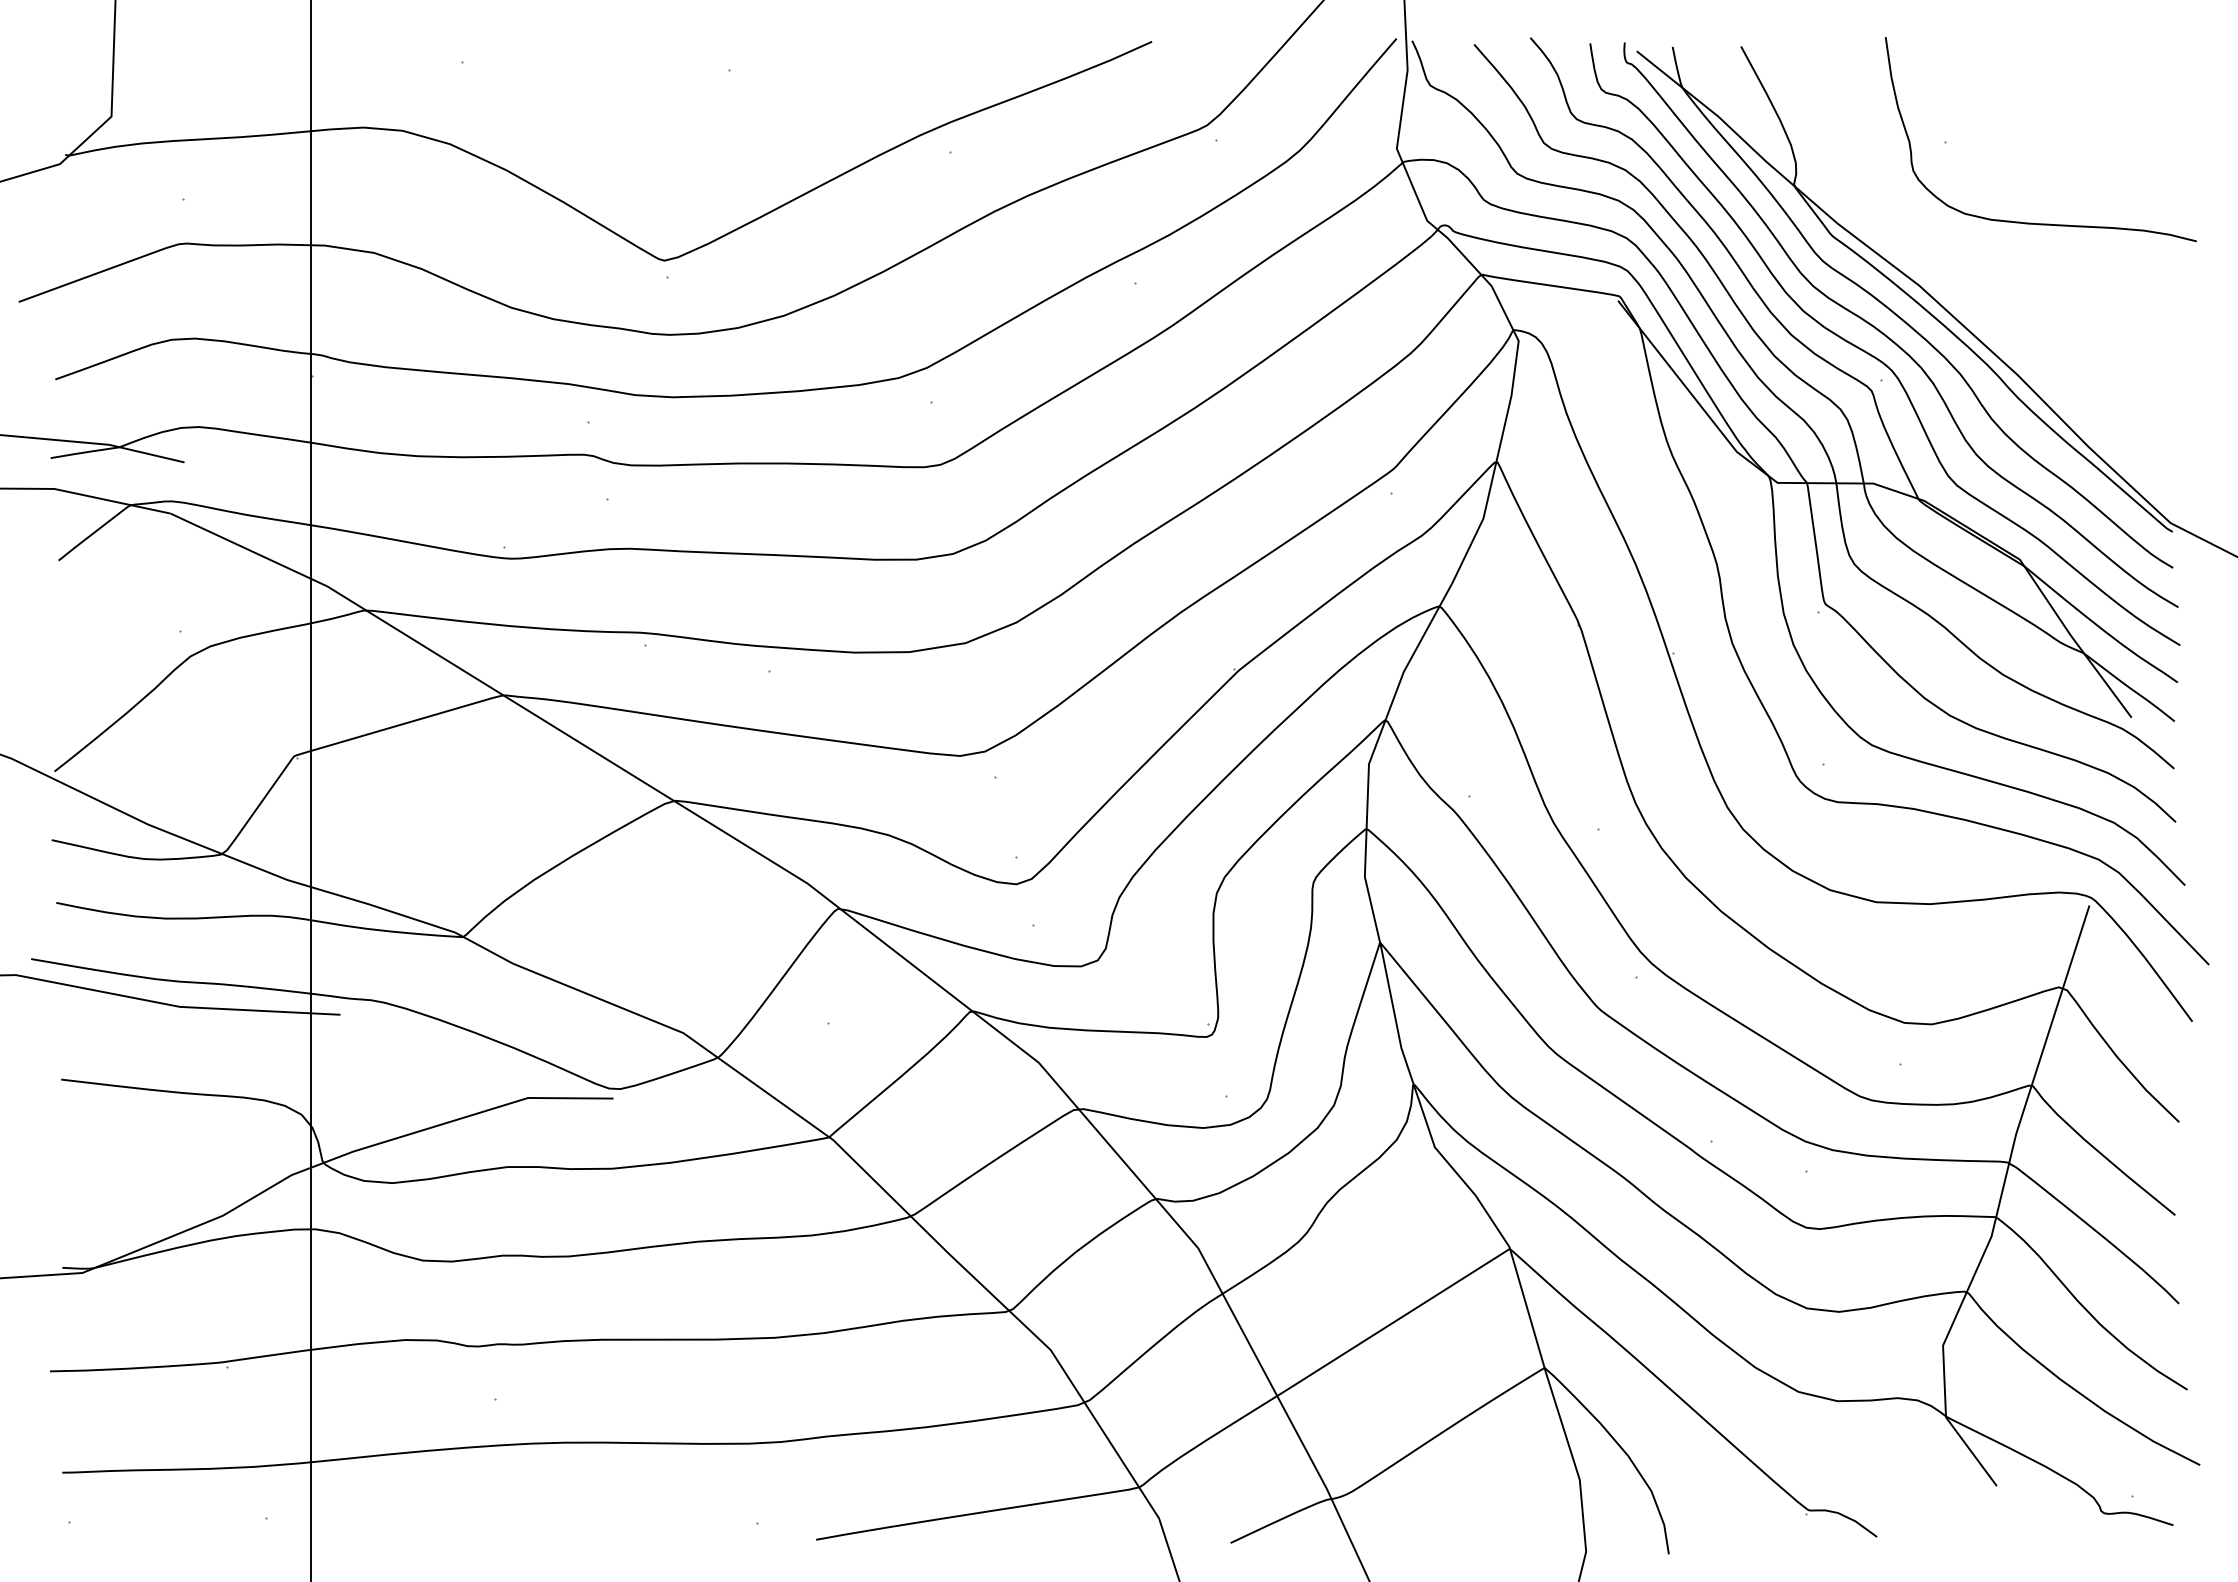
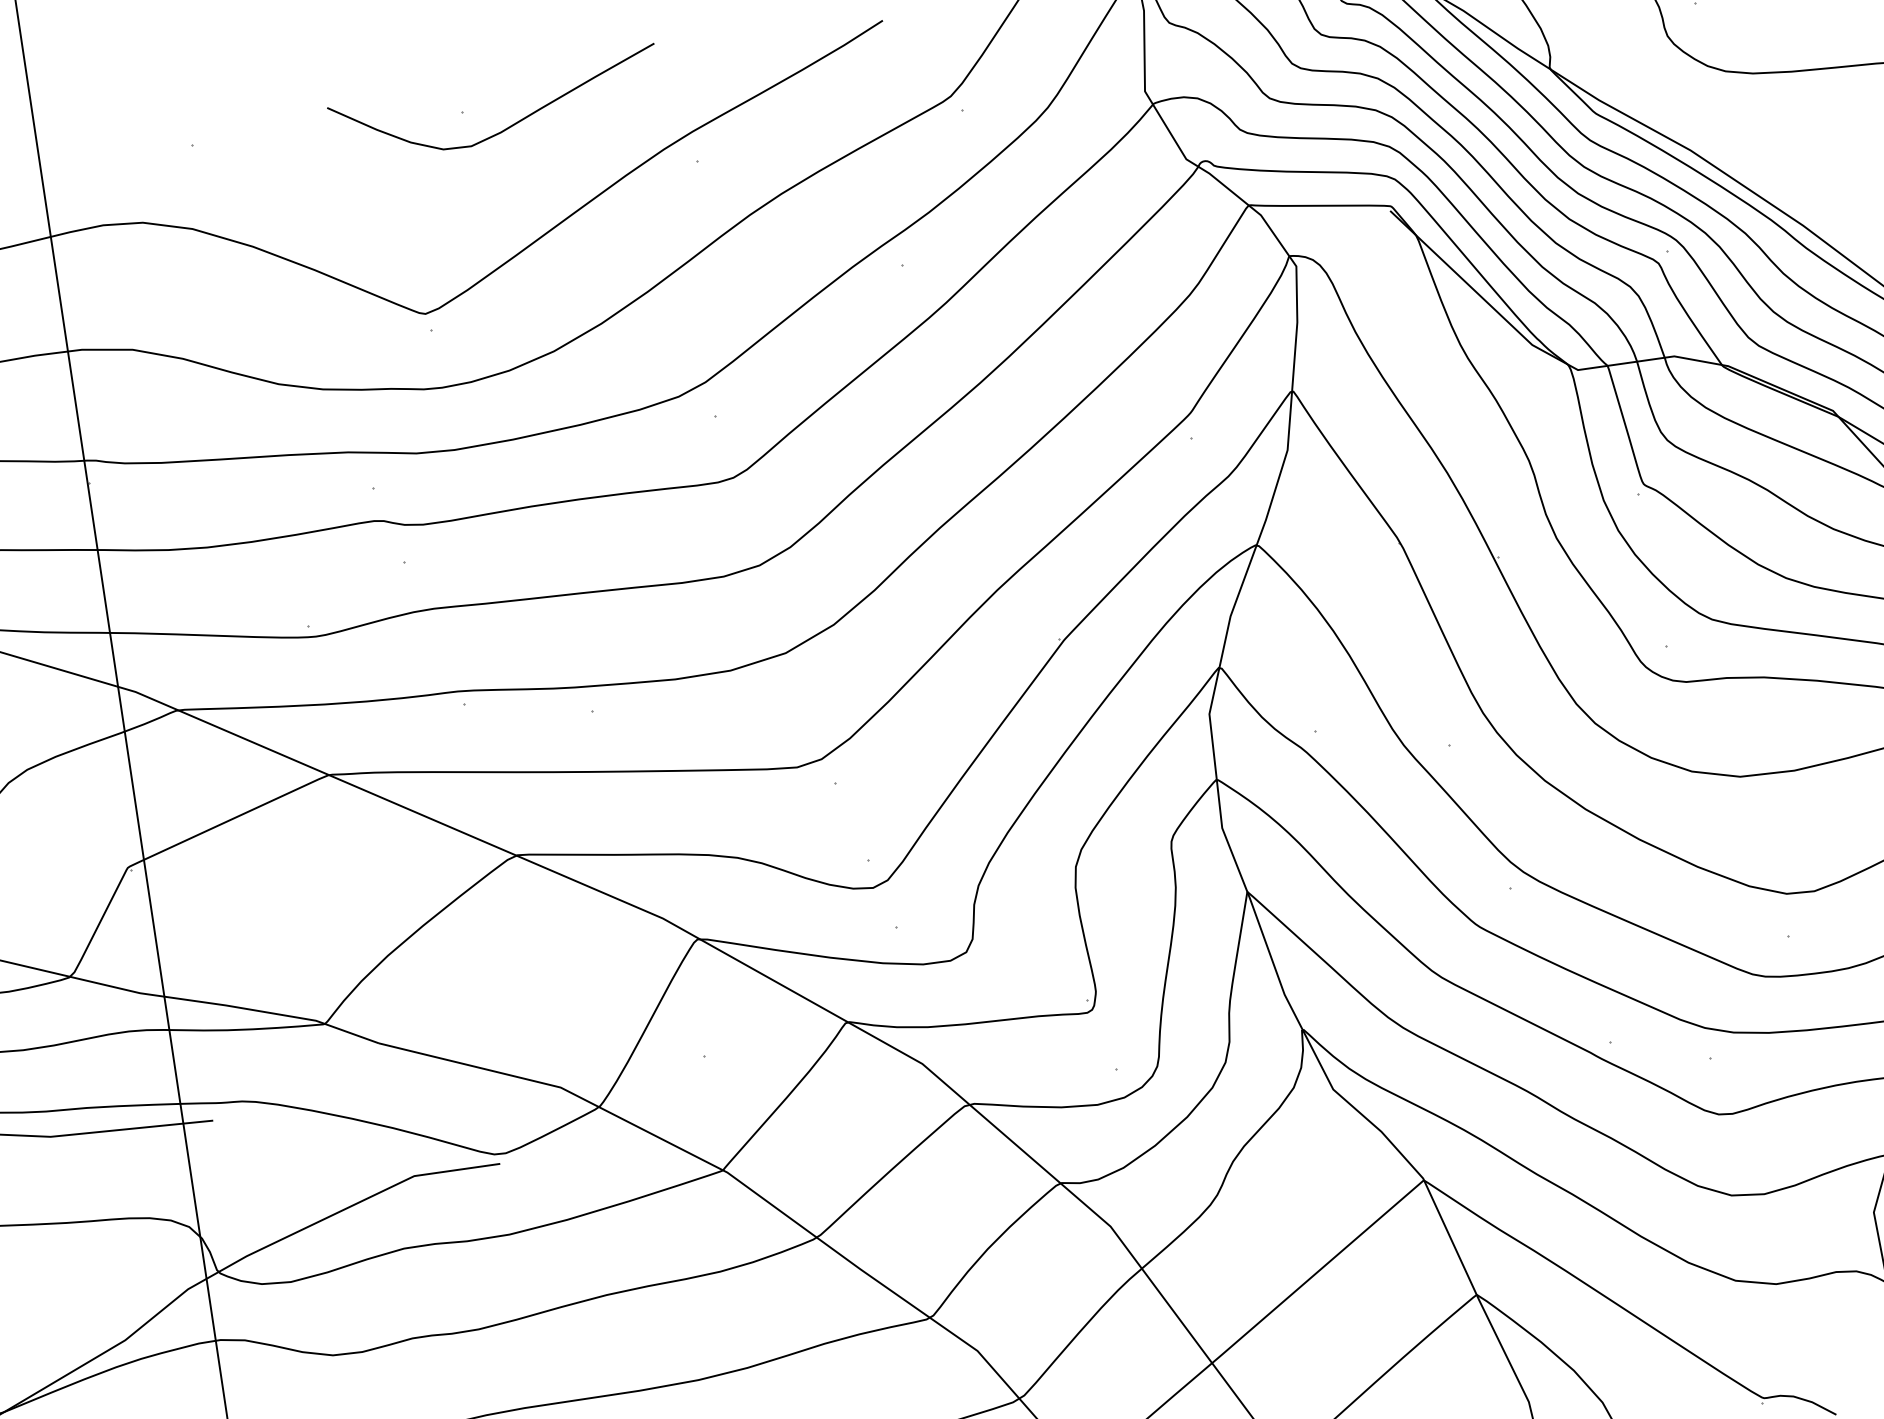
curve: (769, 91) -> (505, 128), added

